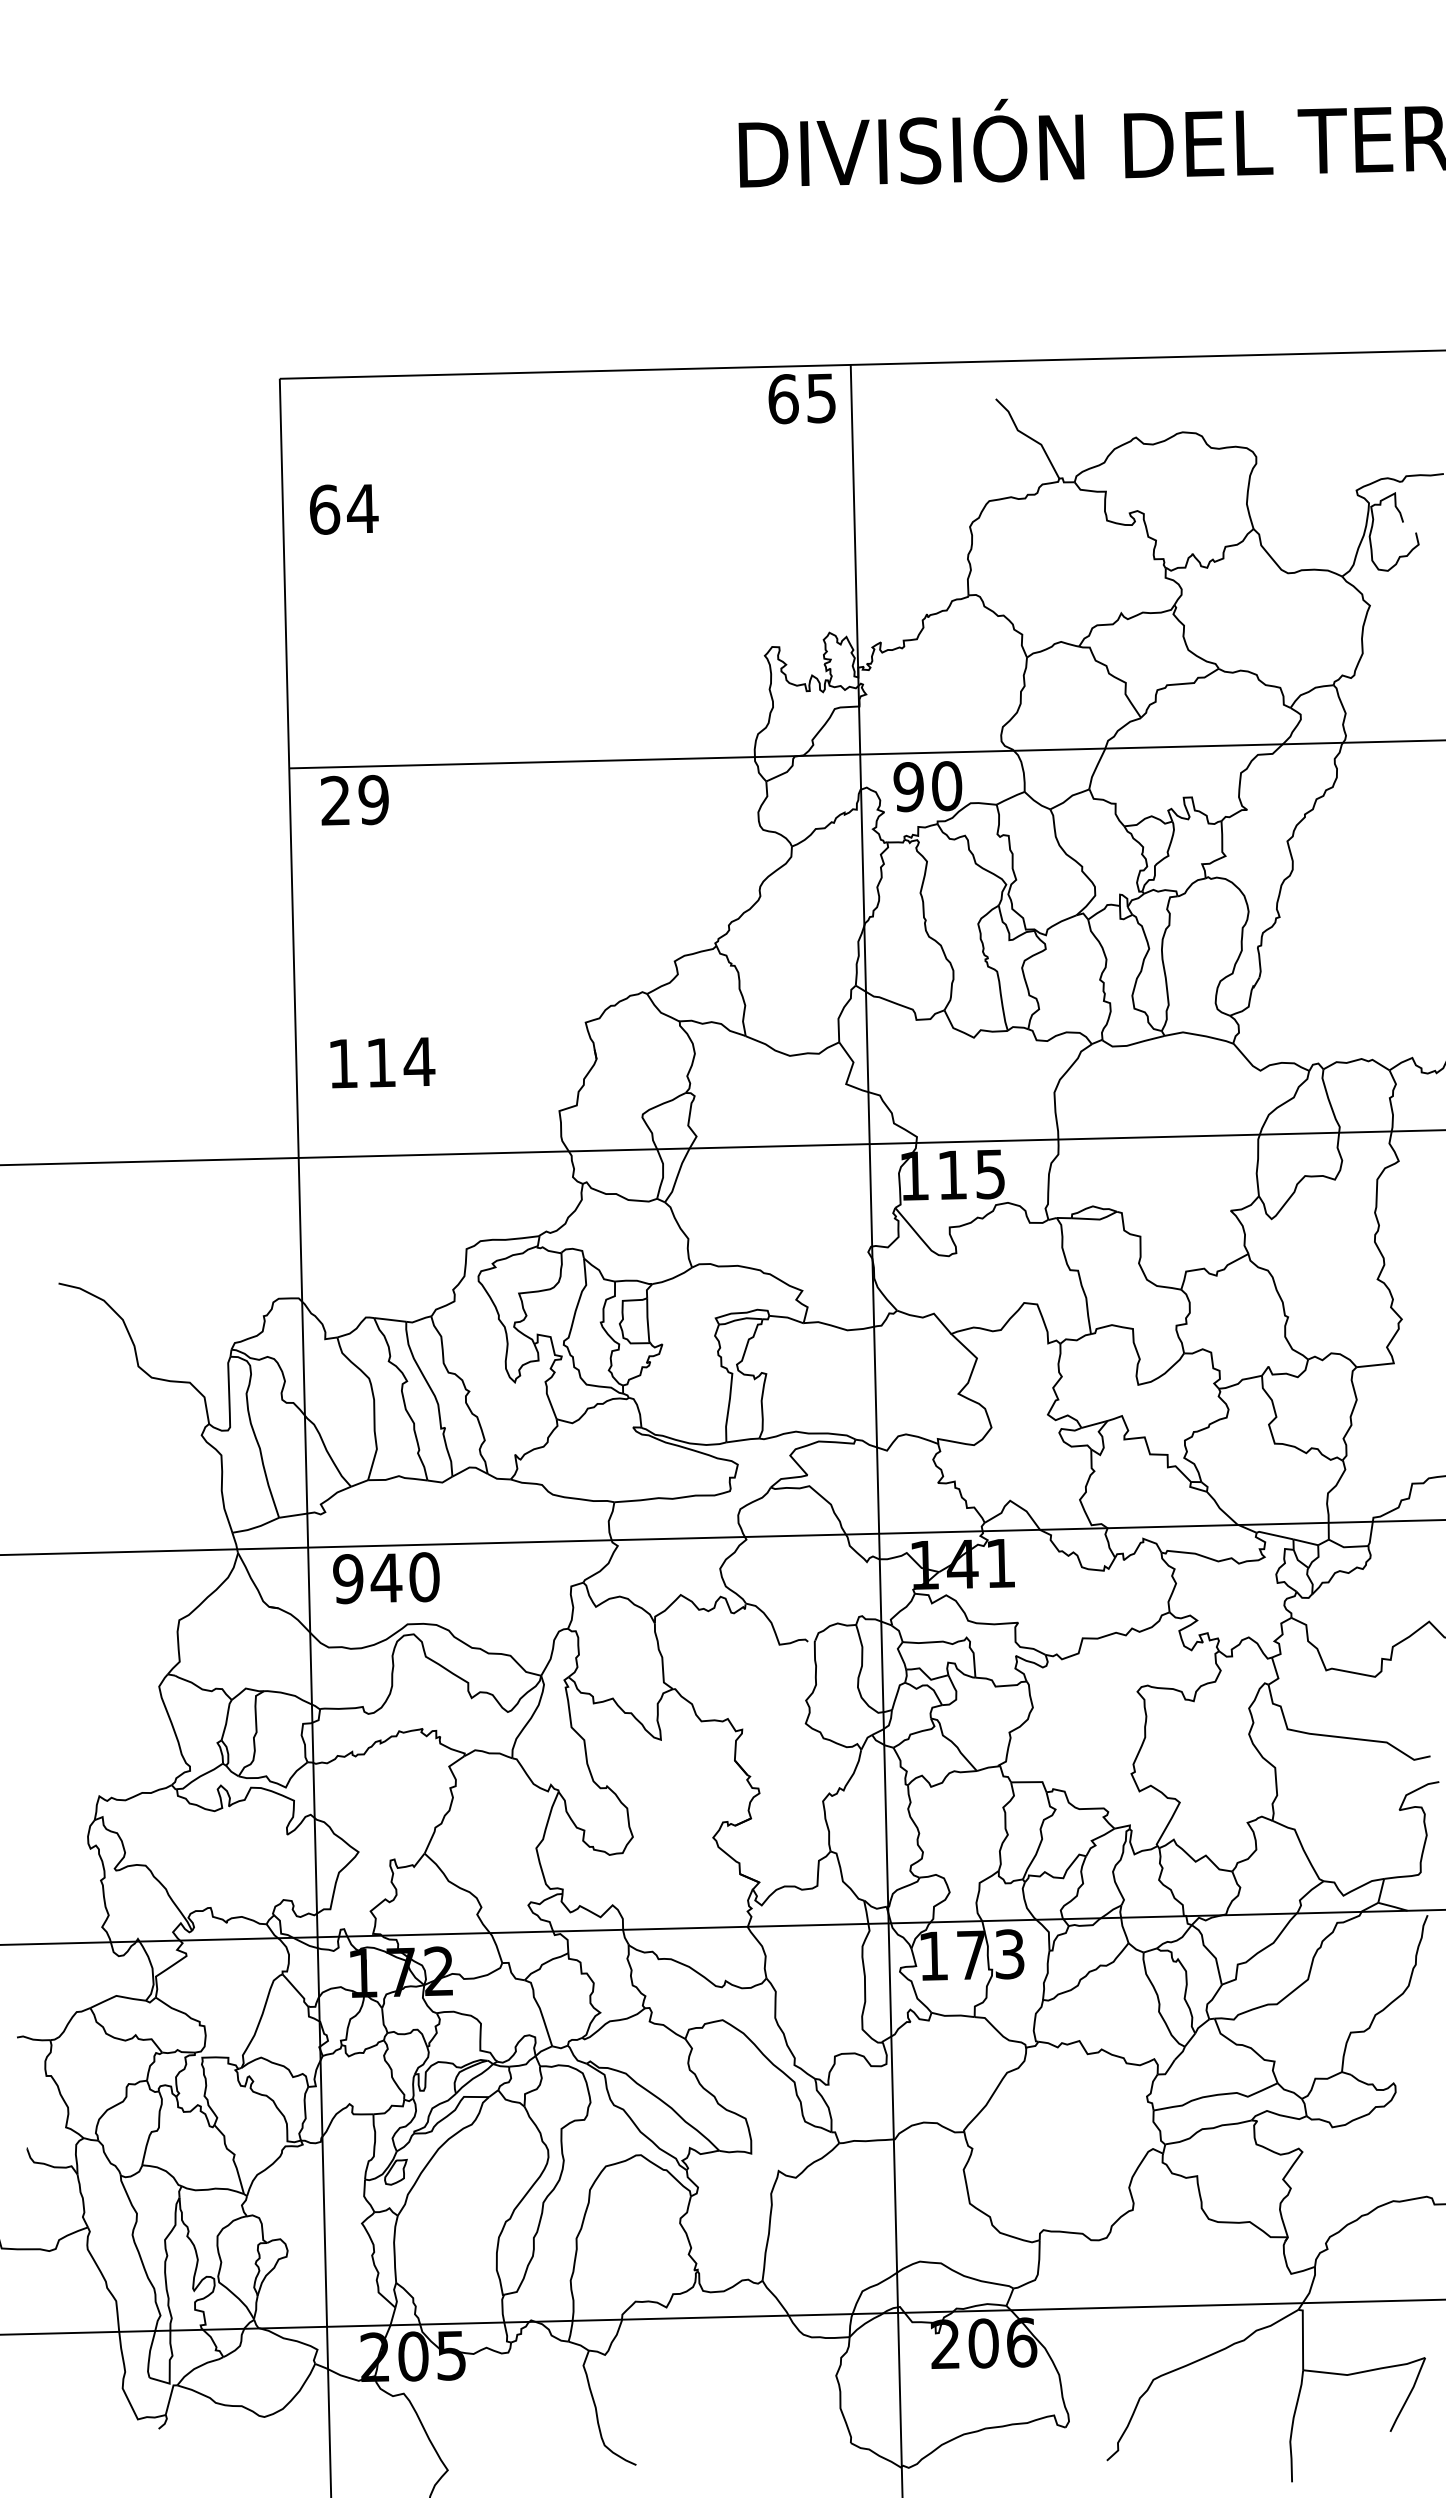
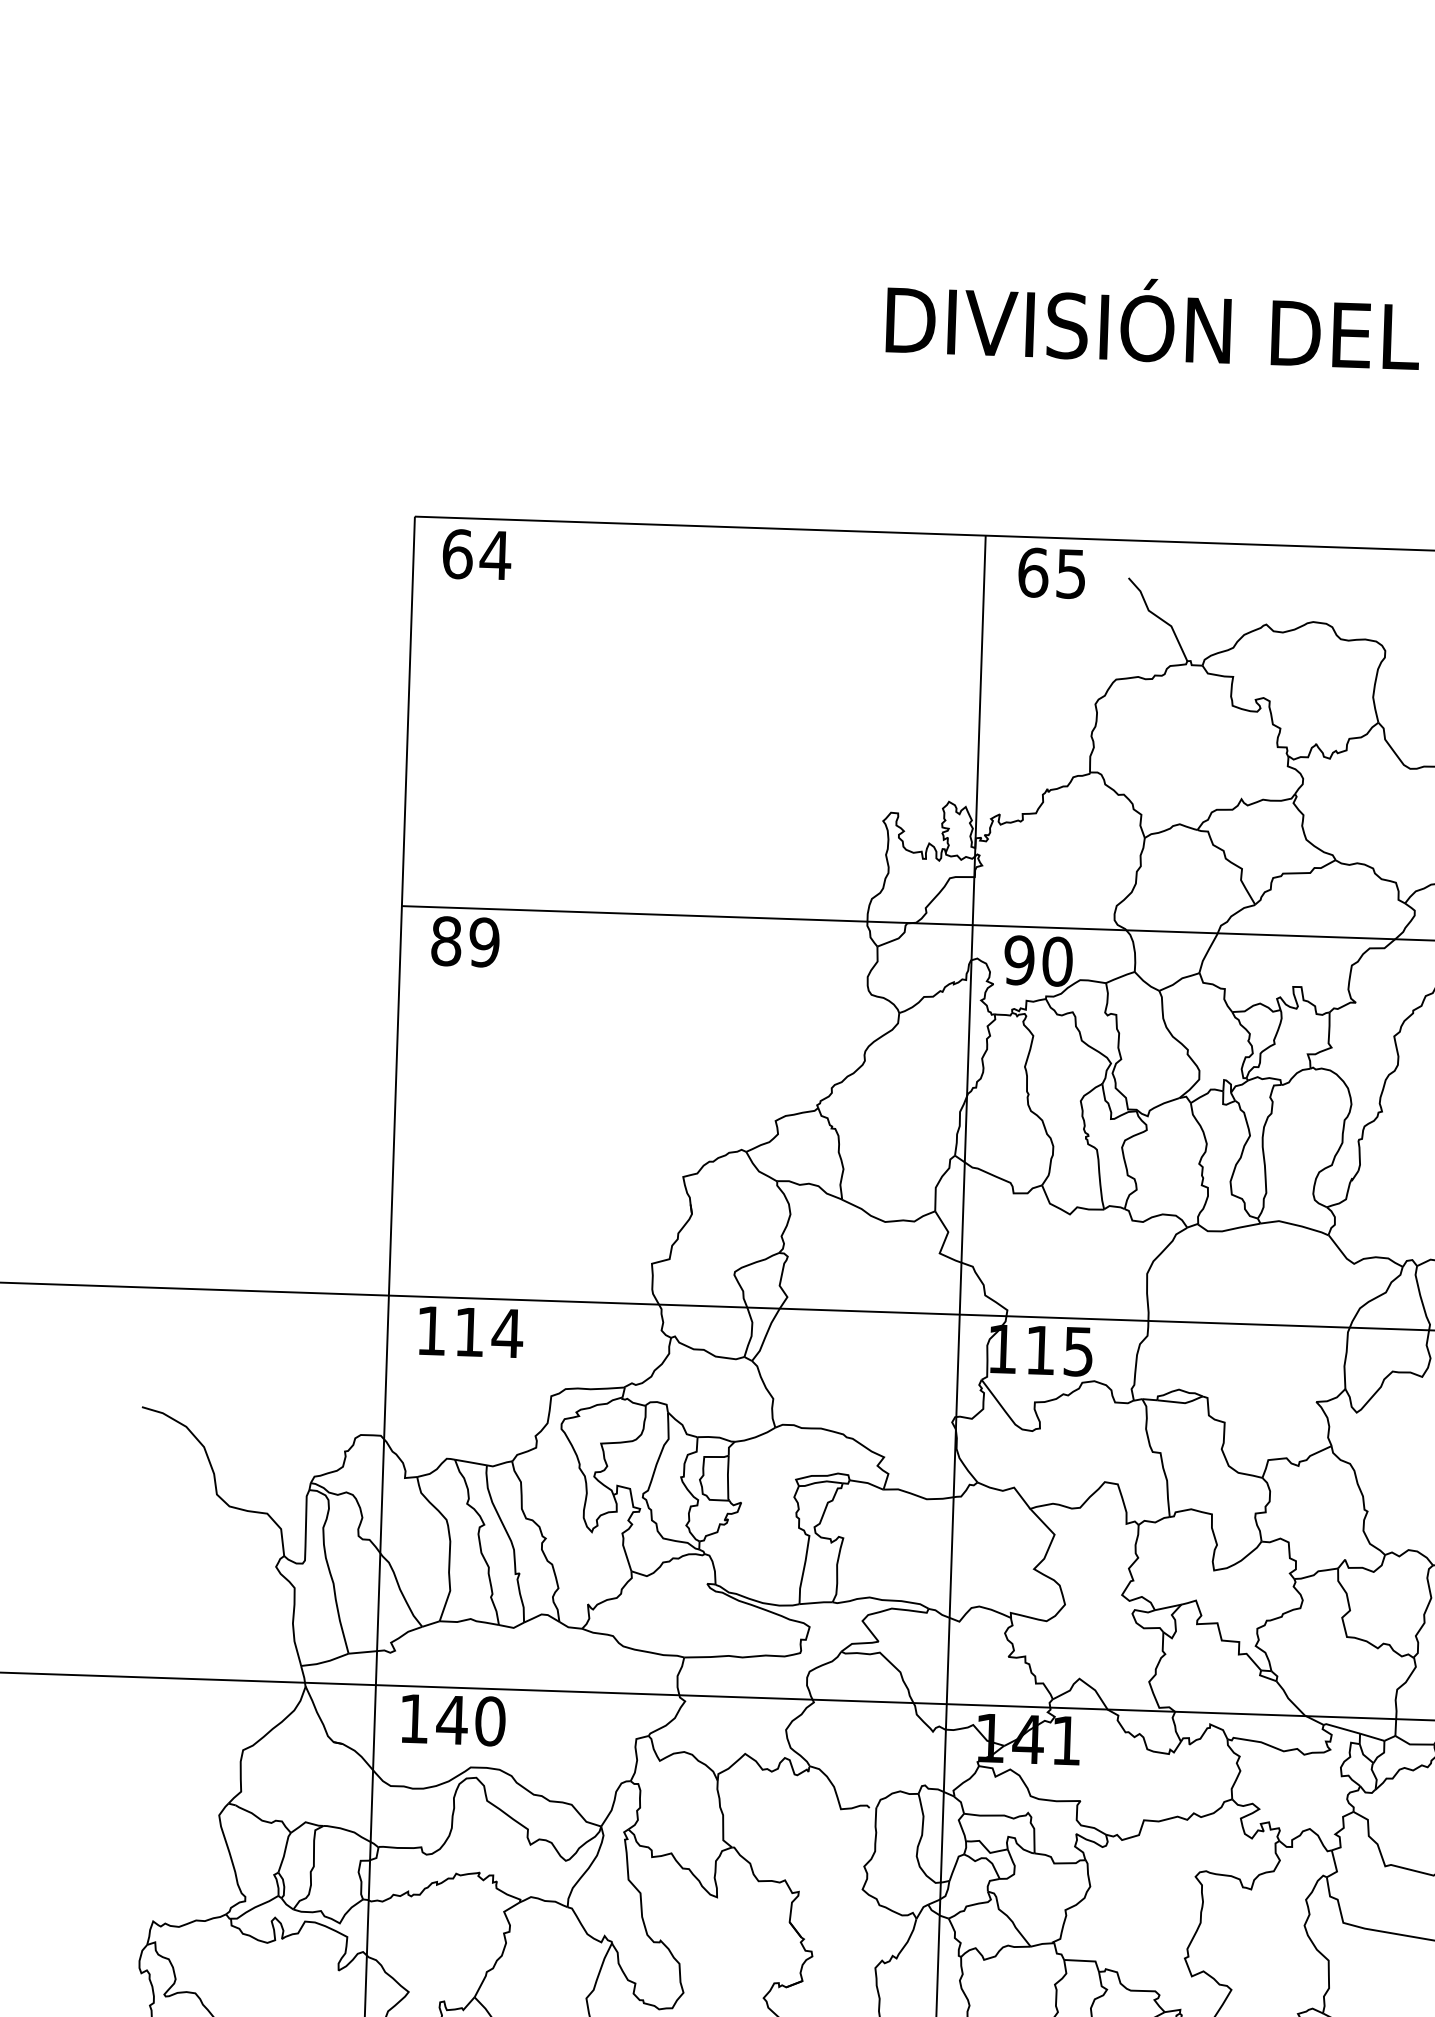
text: (801, 398) -> (1051, 573), moved
text: (344, 509) -> (477, 555), moved
text: (336, 800) -> (447, 940), 29 -> 89
text: (382, 1062) -> (470, 1331), moved
text: (348, 1579) -> (414, 1719), 940 -> 140

